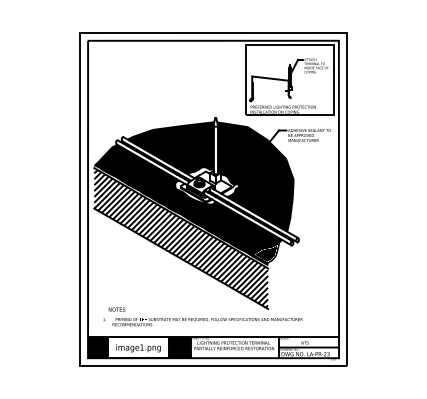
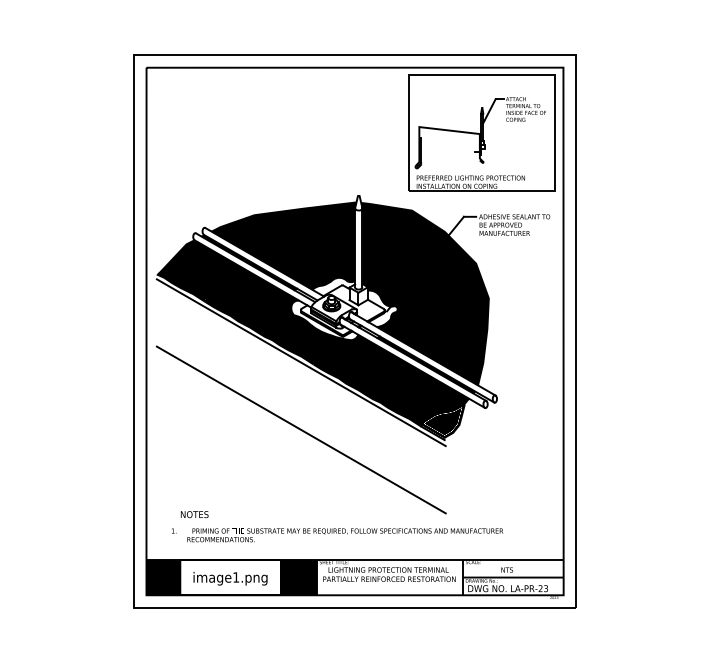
hatch: (181, 238) -> (301, 396), removed

